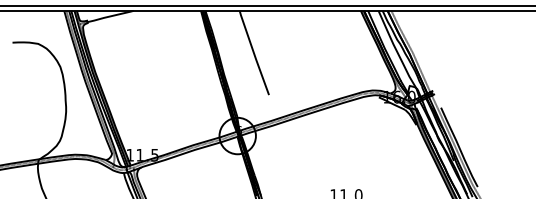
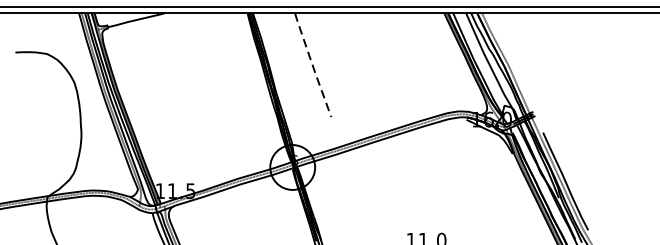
line: (253, 53) -> (312, 65), solid -> dashed

